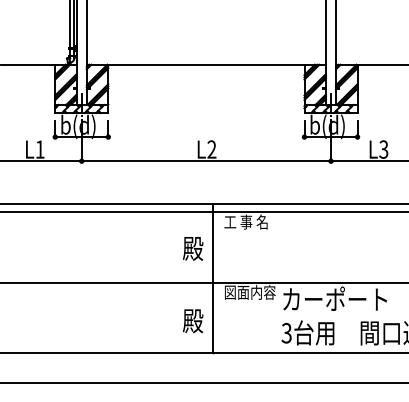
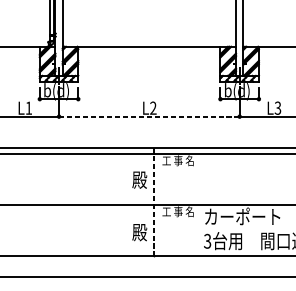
line: (206, 161) -> (149, 116), solid -> dashed
line: (213, 279) -> (154, 202), solid -> dashed
text: (249, 291) -> (180, 211), 図面内容 -> 工 事 名

